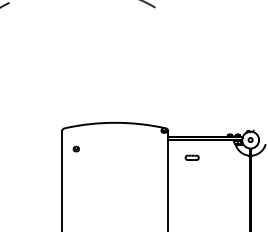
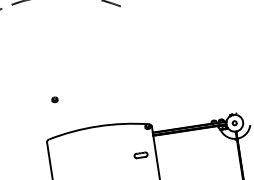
part: (75, 148) -> (54, 99), moved
part: (191, 157) -> (140, 155), moved

